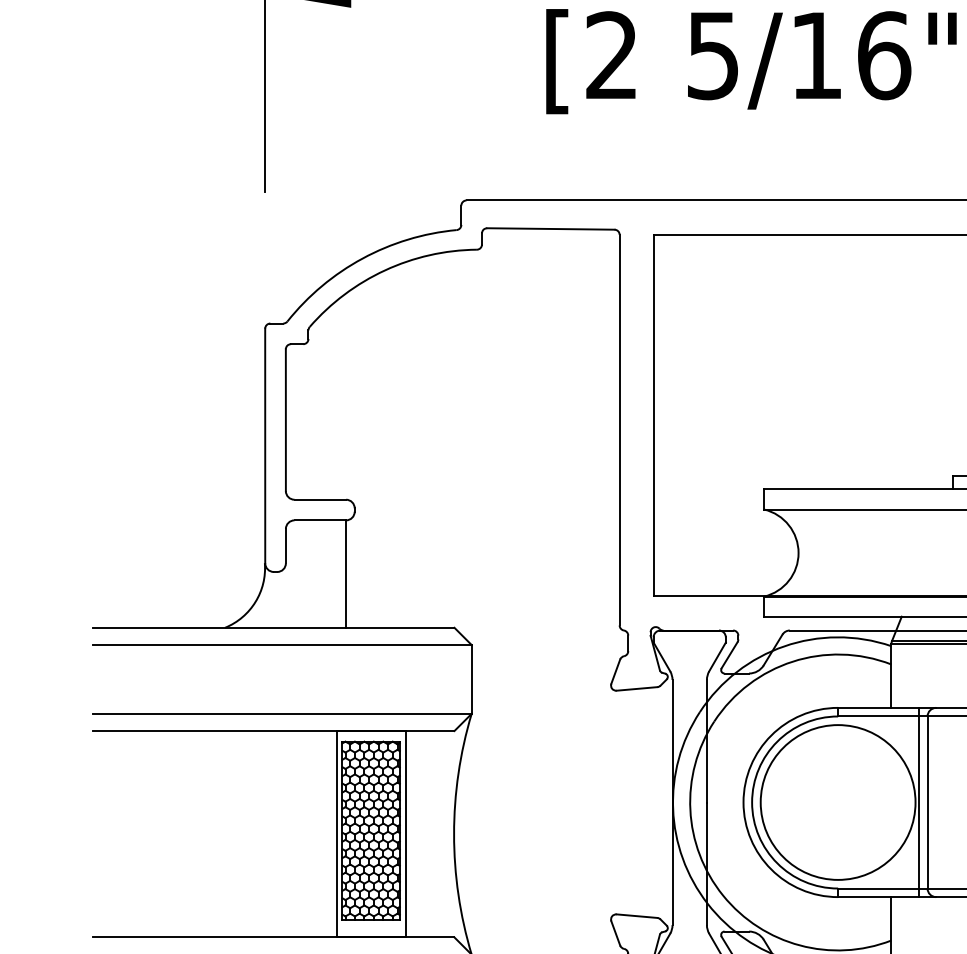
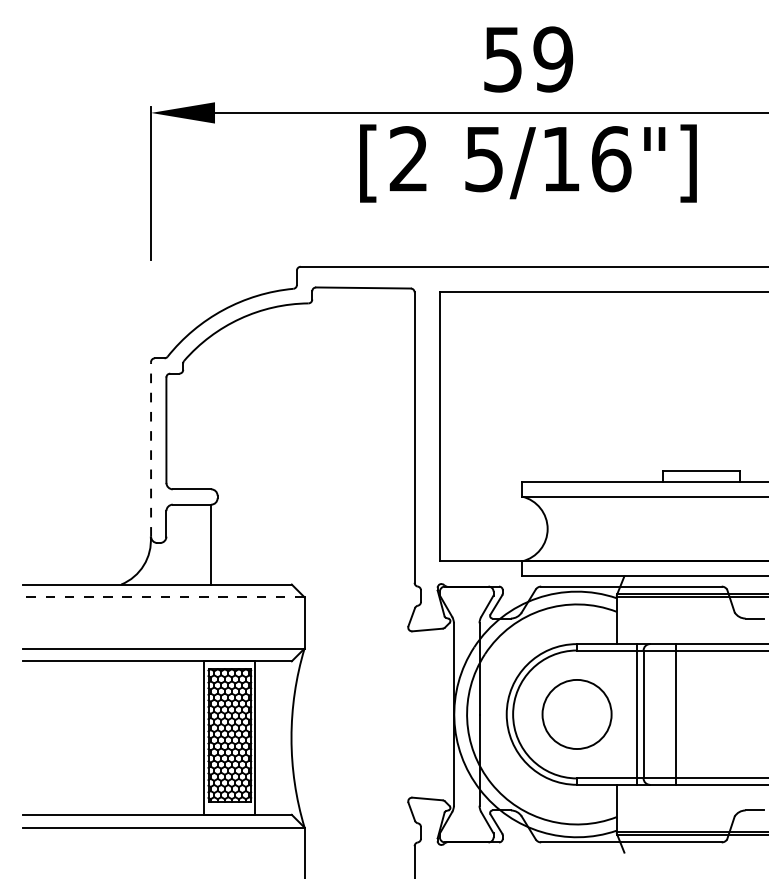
line: (265, 444) -> (151, 448), solid -> dashed
line: (281, 645) -> (163, 597), solid -> dashed
circle: (837, 802) -> (576, 714), size x0.6

